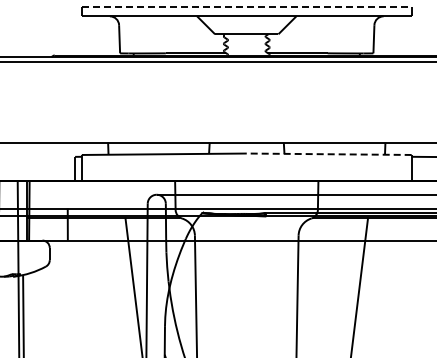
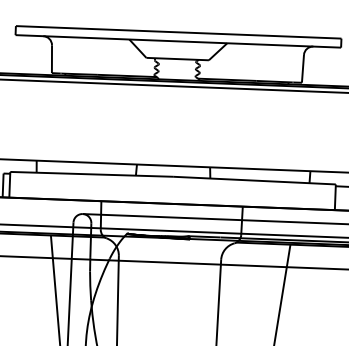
line: (246, 7) -> (178, 32), dashed -> solid
line: (328, 154) -> (253, 180), dashed -> solid

